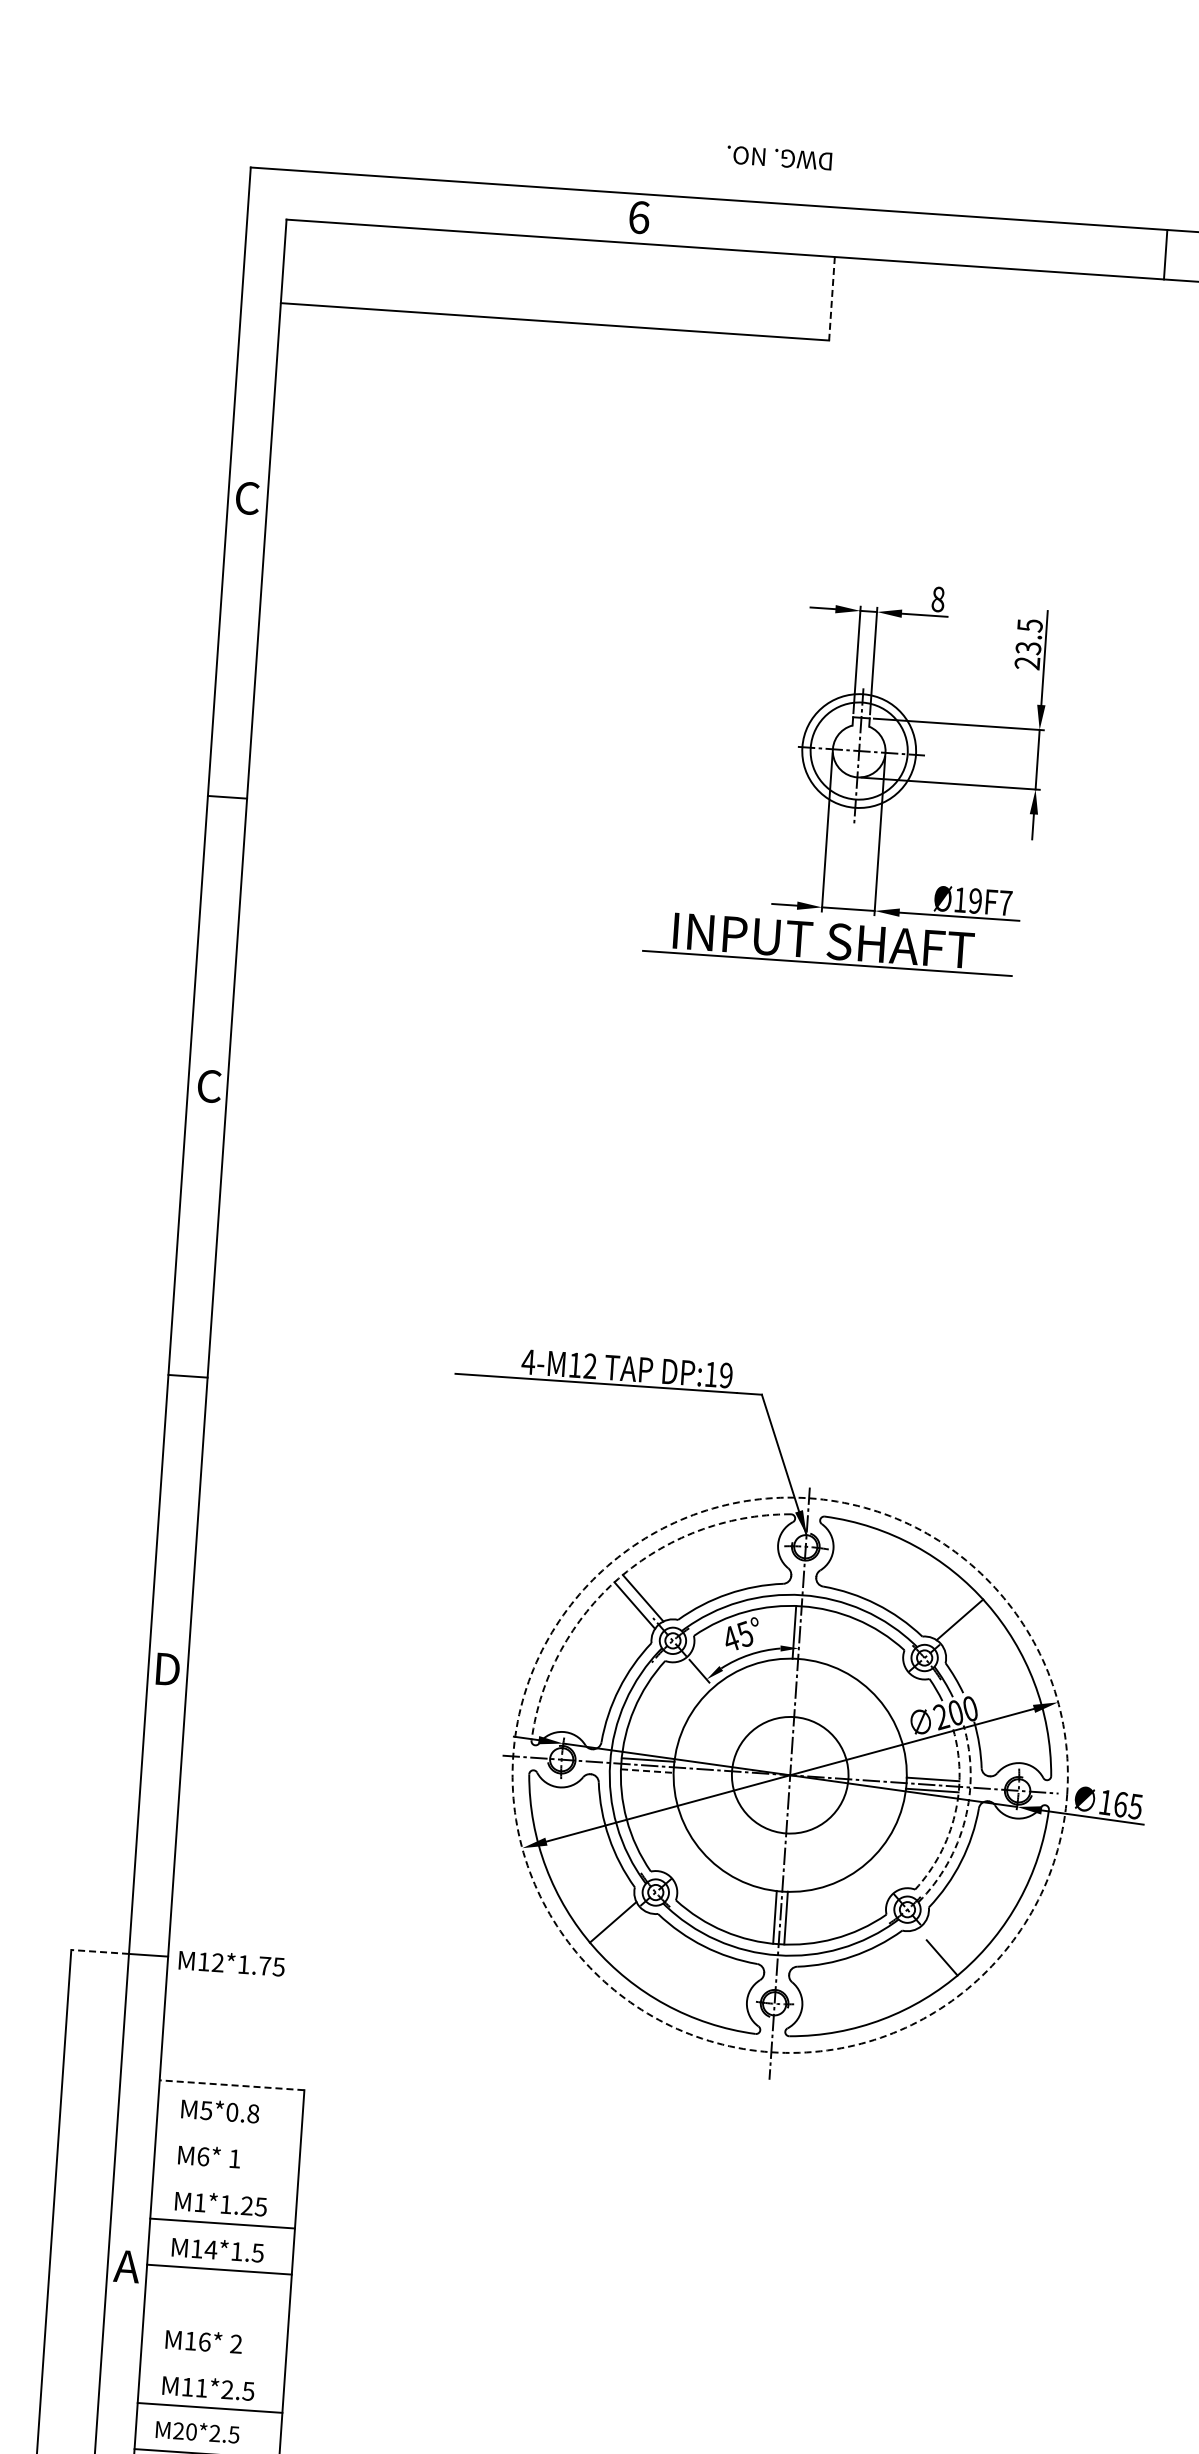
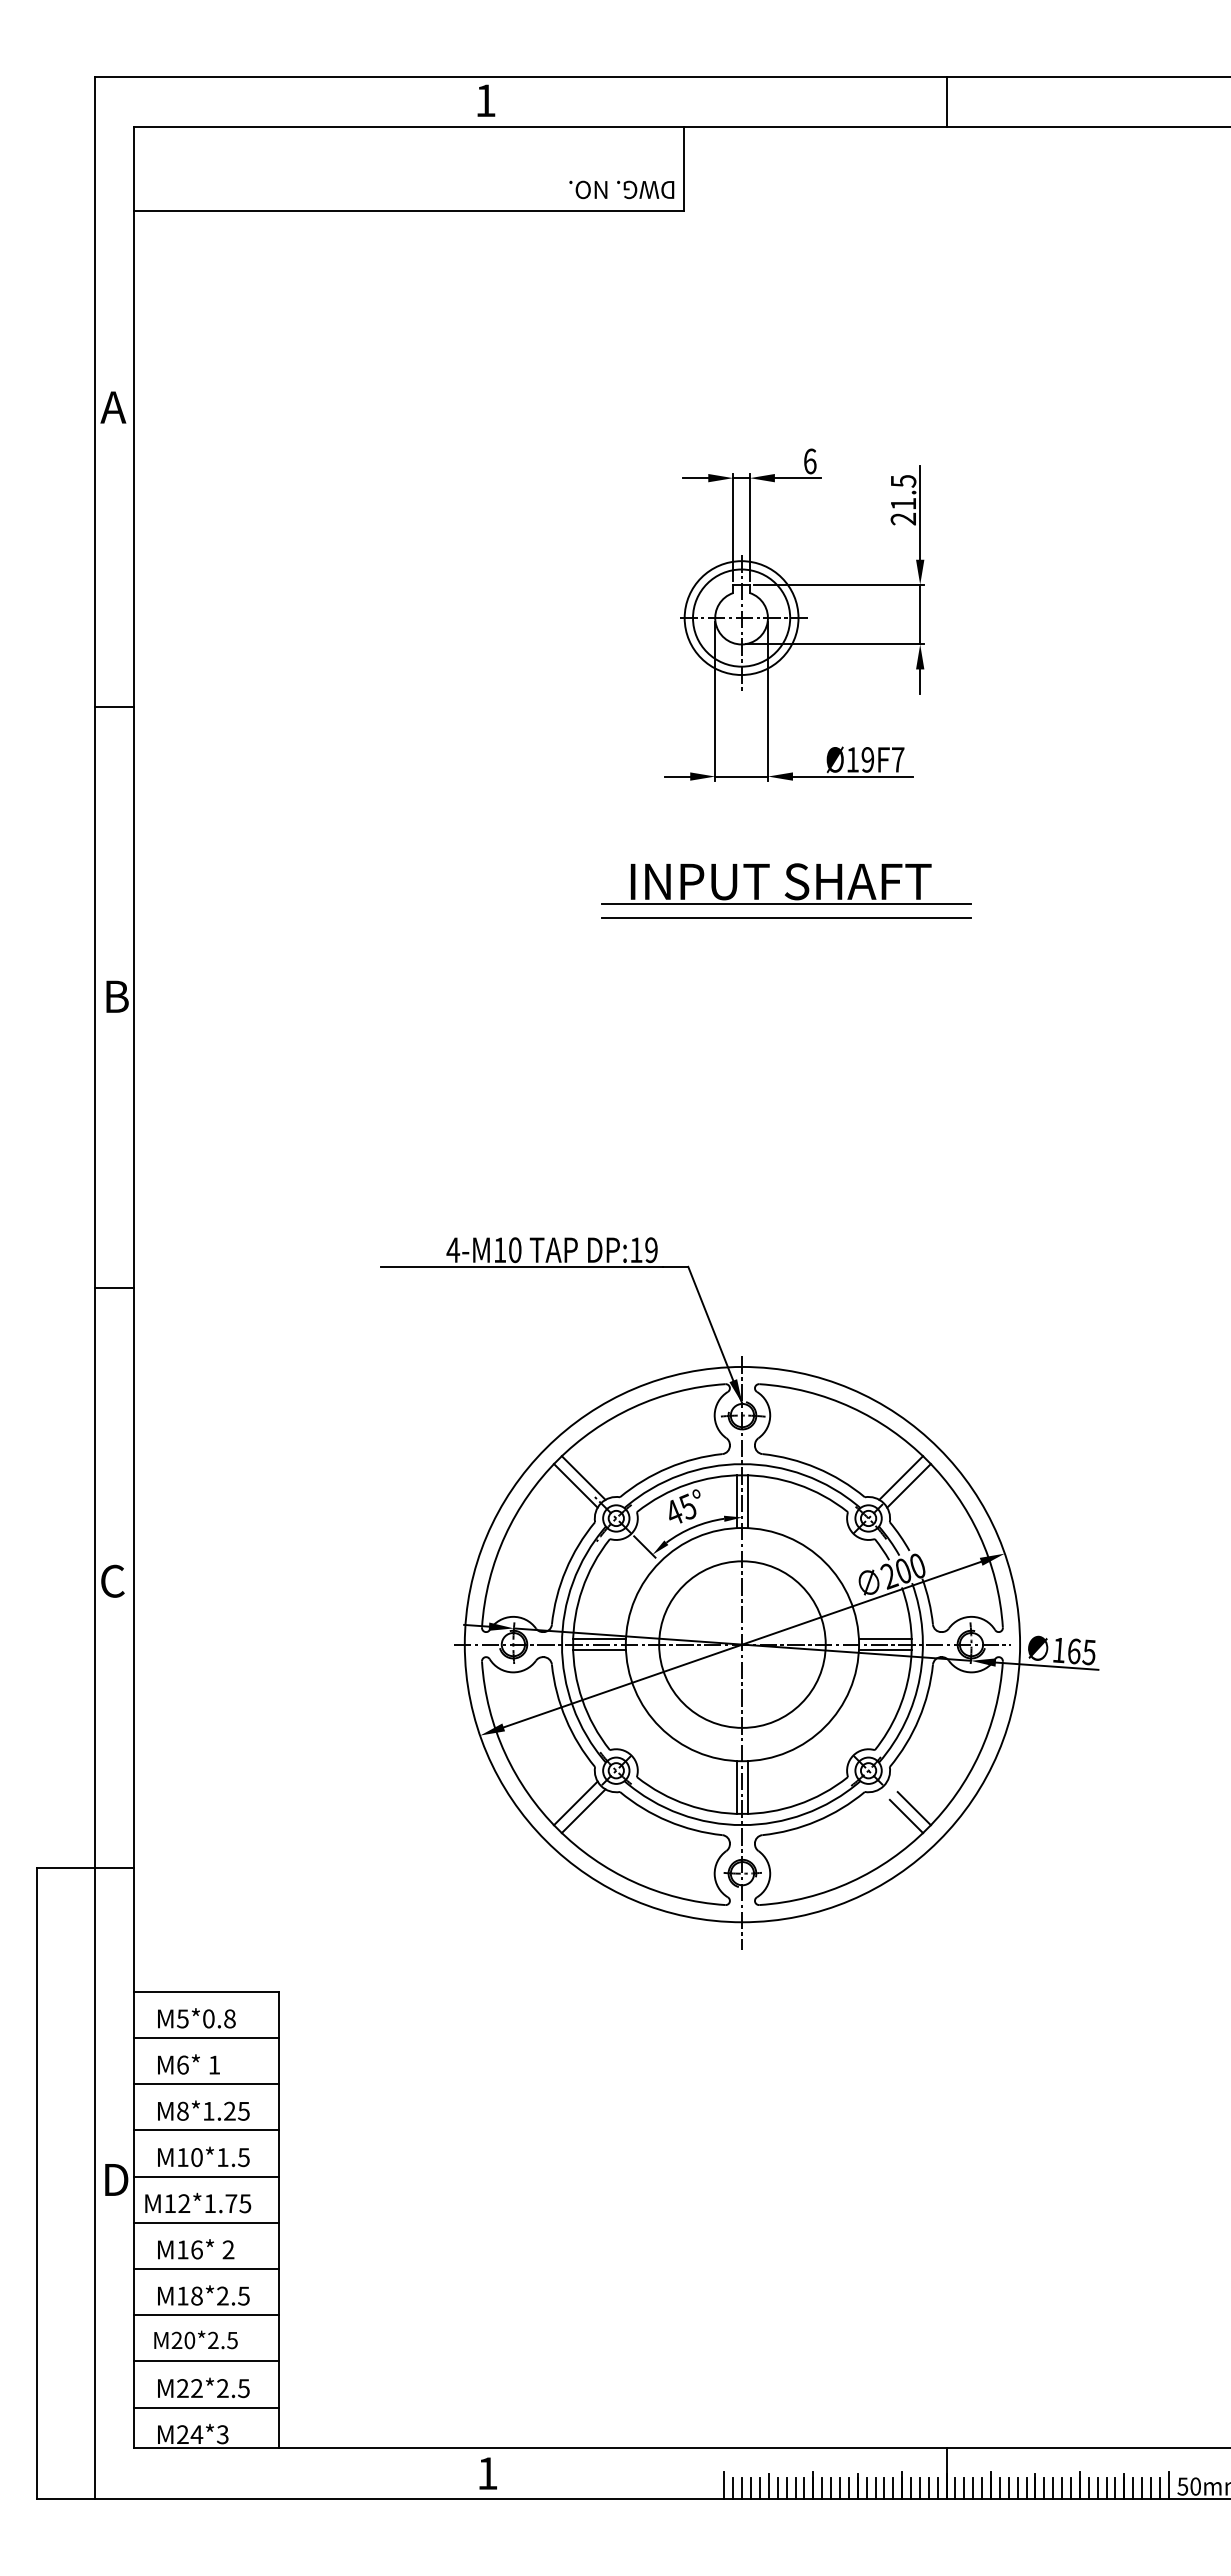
text: (779, 157) -> (621, 189), moved
text: (639, 217) -> (486, 100), 6 -> 1
line: (1165, 254) -> (946, 101), moved
line: (831, 298) -> (683, 168), dashed -> solid
text: (246, 498) -> (113, 407), C -> A
text: (938, 599) -> (810, 461), 8 -> 6
text: (1028, 648) -> (903, 504), 23.5 -> 21.5
part: (828, 942) -> (786, 883), moved
line: (883, 1052) -> (786, 917), added
text: (209, 1086) -> (116, 996), C -> B
text: (590, 1366) -> (515, 1250), 4-M12 -> 4-M10
arc: (618, 1579) -> (557, 1460), dashed -> solid
line: (966, 1627) -> (908, 1485), added
line: (806, 1632) -> (748, 1501), added
text: (167, 1668) -> (113, 1580), D -> C
line: (648, 1771) -> (600, 1650), dashed -> solid
circle: (790, 1775) -> (742, 1644), dashed -> solid
circle: (790, 1775) -> (742, 1644), size x1.43
arc: (954, 1814) -> (909, 1672), dashed -> solid
arc: (964, 1820) -> (919, 1677), dashed -> solid
line: (620, 1930) -> (583, 1811), added
line: (949, 1950) -> (913, 1808), added
line: (99, 1951) -> (65, 1867), dashed -> solid
text: (232, 1962) -> (198, 2202), moved
line: (231, 2084) -> (206, 1991), dashed -> solid
line: (228, 2131) -> (206, 2038), added
line: (225, 2177) -> (206, 2084), added
text: (199, 2201) -> (182, 2110), M1*1.25 -> M8*1.25
text: (210, 2249) -> (196, 2157), M14*1.5 -> M10*1.5
text: (127, 2266) -> (114, 2179), A -> D
line: (216, 2315) -> (206, 2222), added
line: (213, 2362) -> (206, 2269), added
text: (201, 2387) -> (196, 2295), M11*2.5 -> M18*2.5

